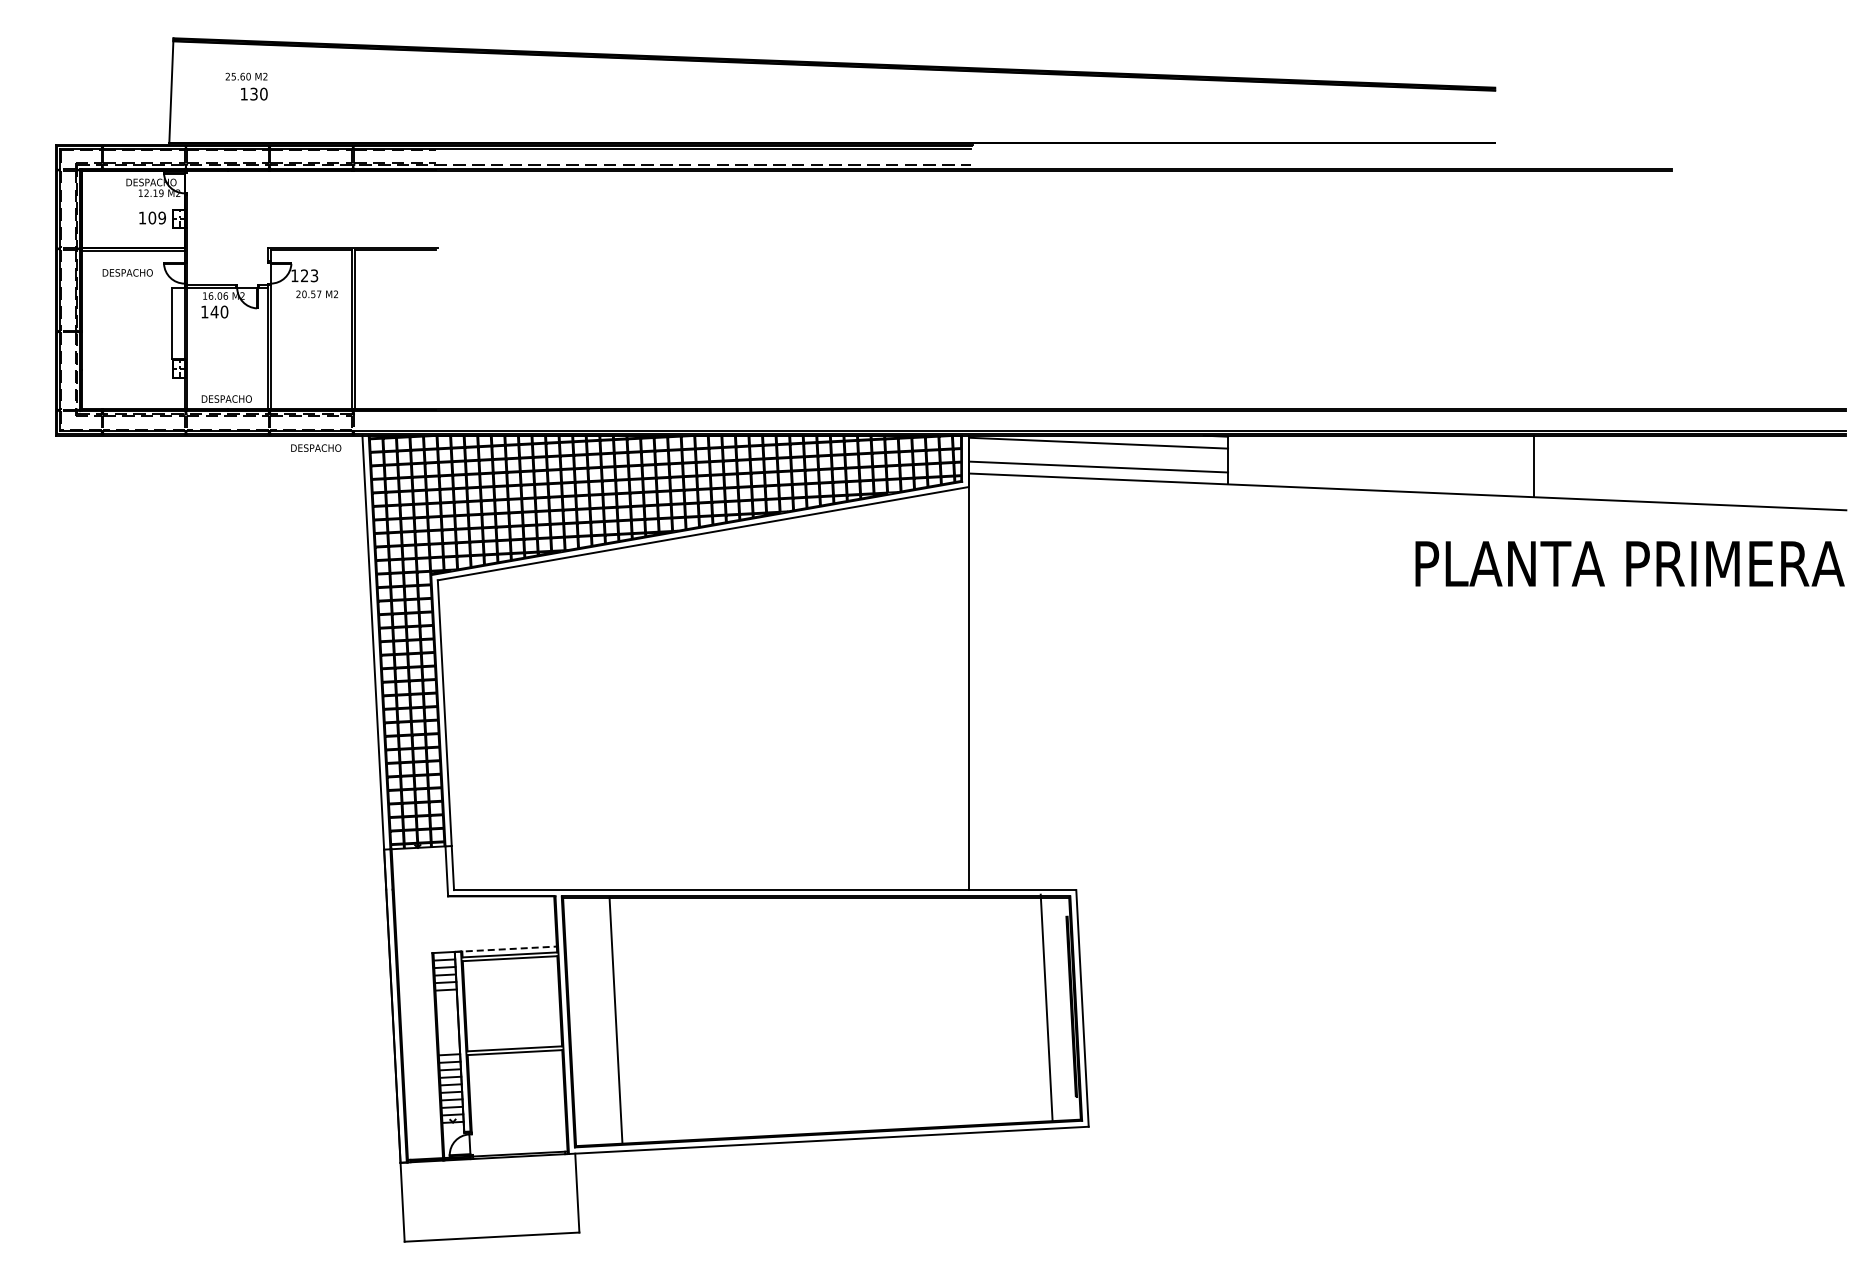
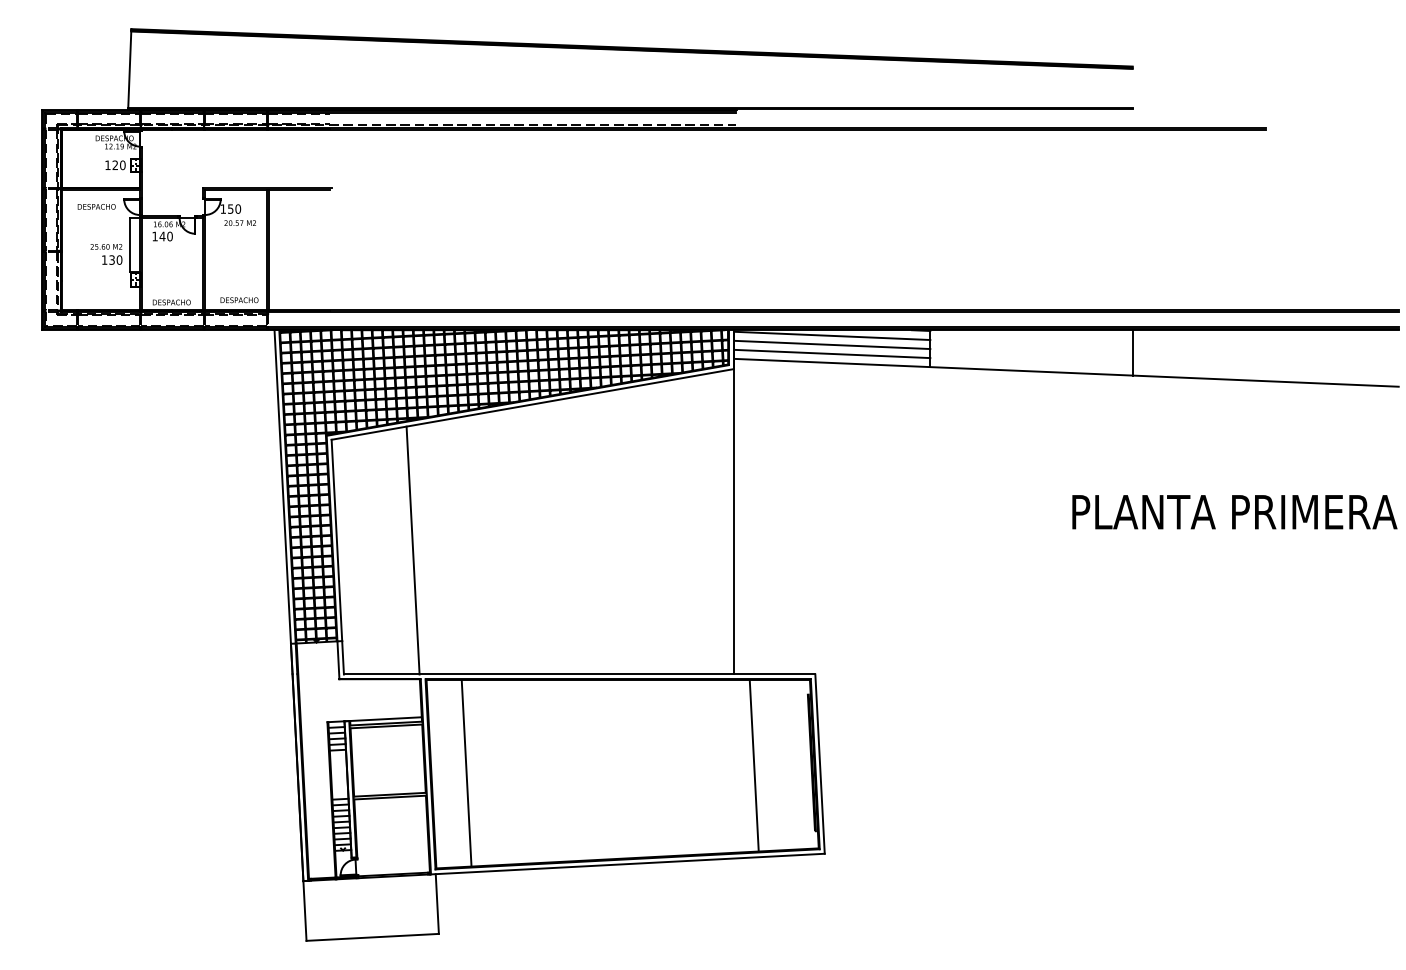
text: (246, 86) -> (106, 254), moved
text: (156, 217) -> (118, 164), 109 -> 120
text: (309, 275) -> (234, 208), 123 -> 150
text: (316, 447) -> (239, 299), moved
line: (1098, 454) -> (832, 344), added
line: (1534, 465) -> (1132, 352), moved
text: (1629, 563) -> (1234, 511), moved
line: (544, 726) -> (412, 550), added
line: (506, 949) -> (383, 719), dashed -> solid
line: (1046, 1007) -> (754, 765), moved

